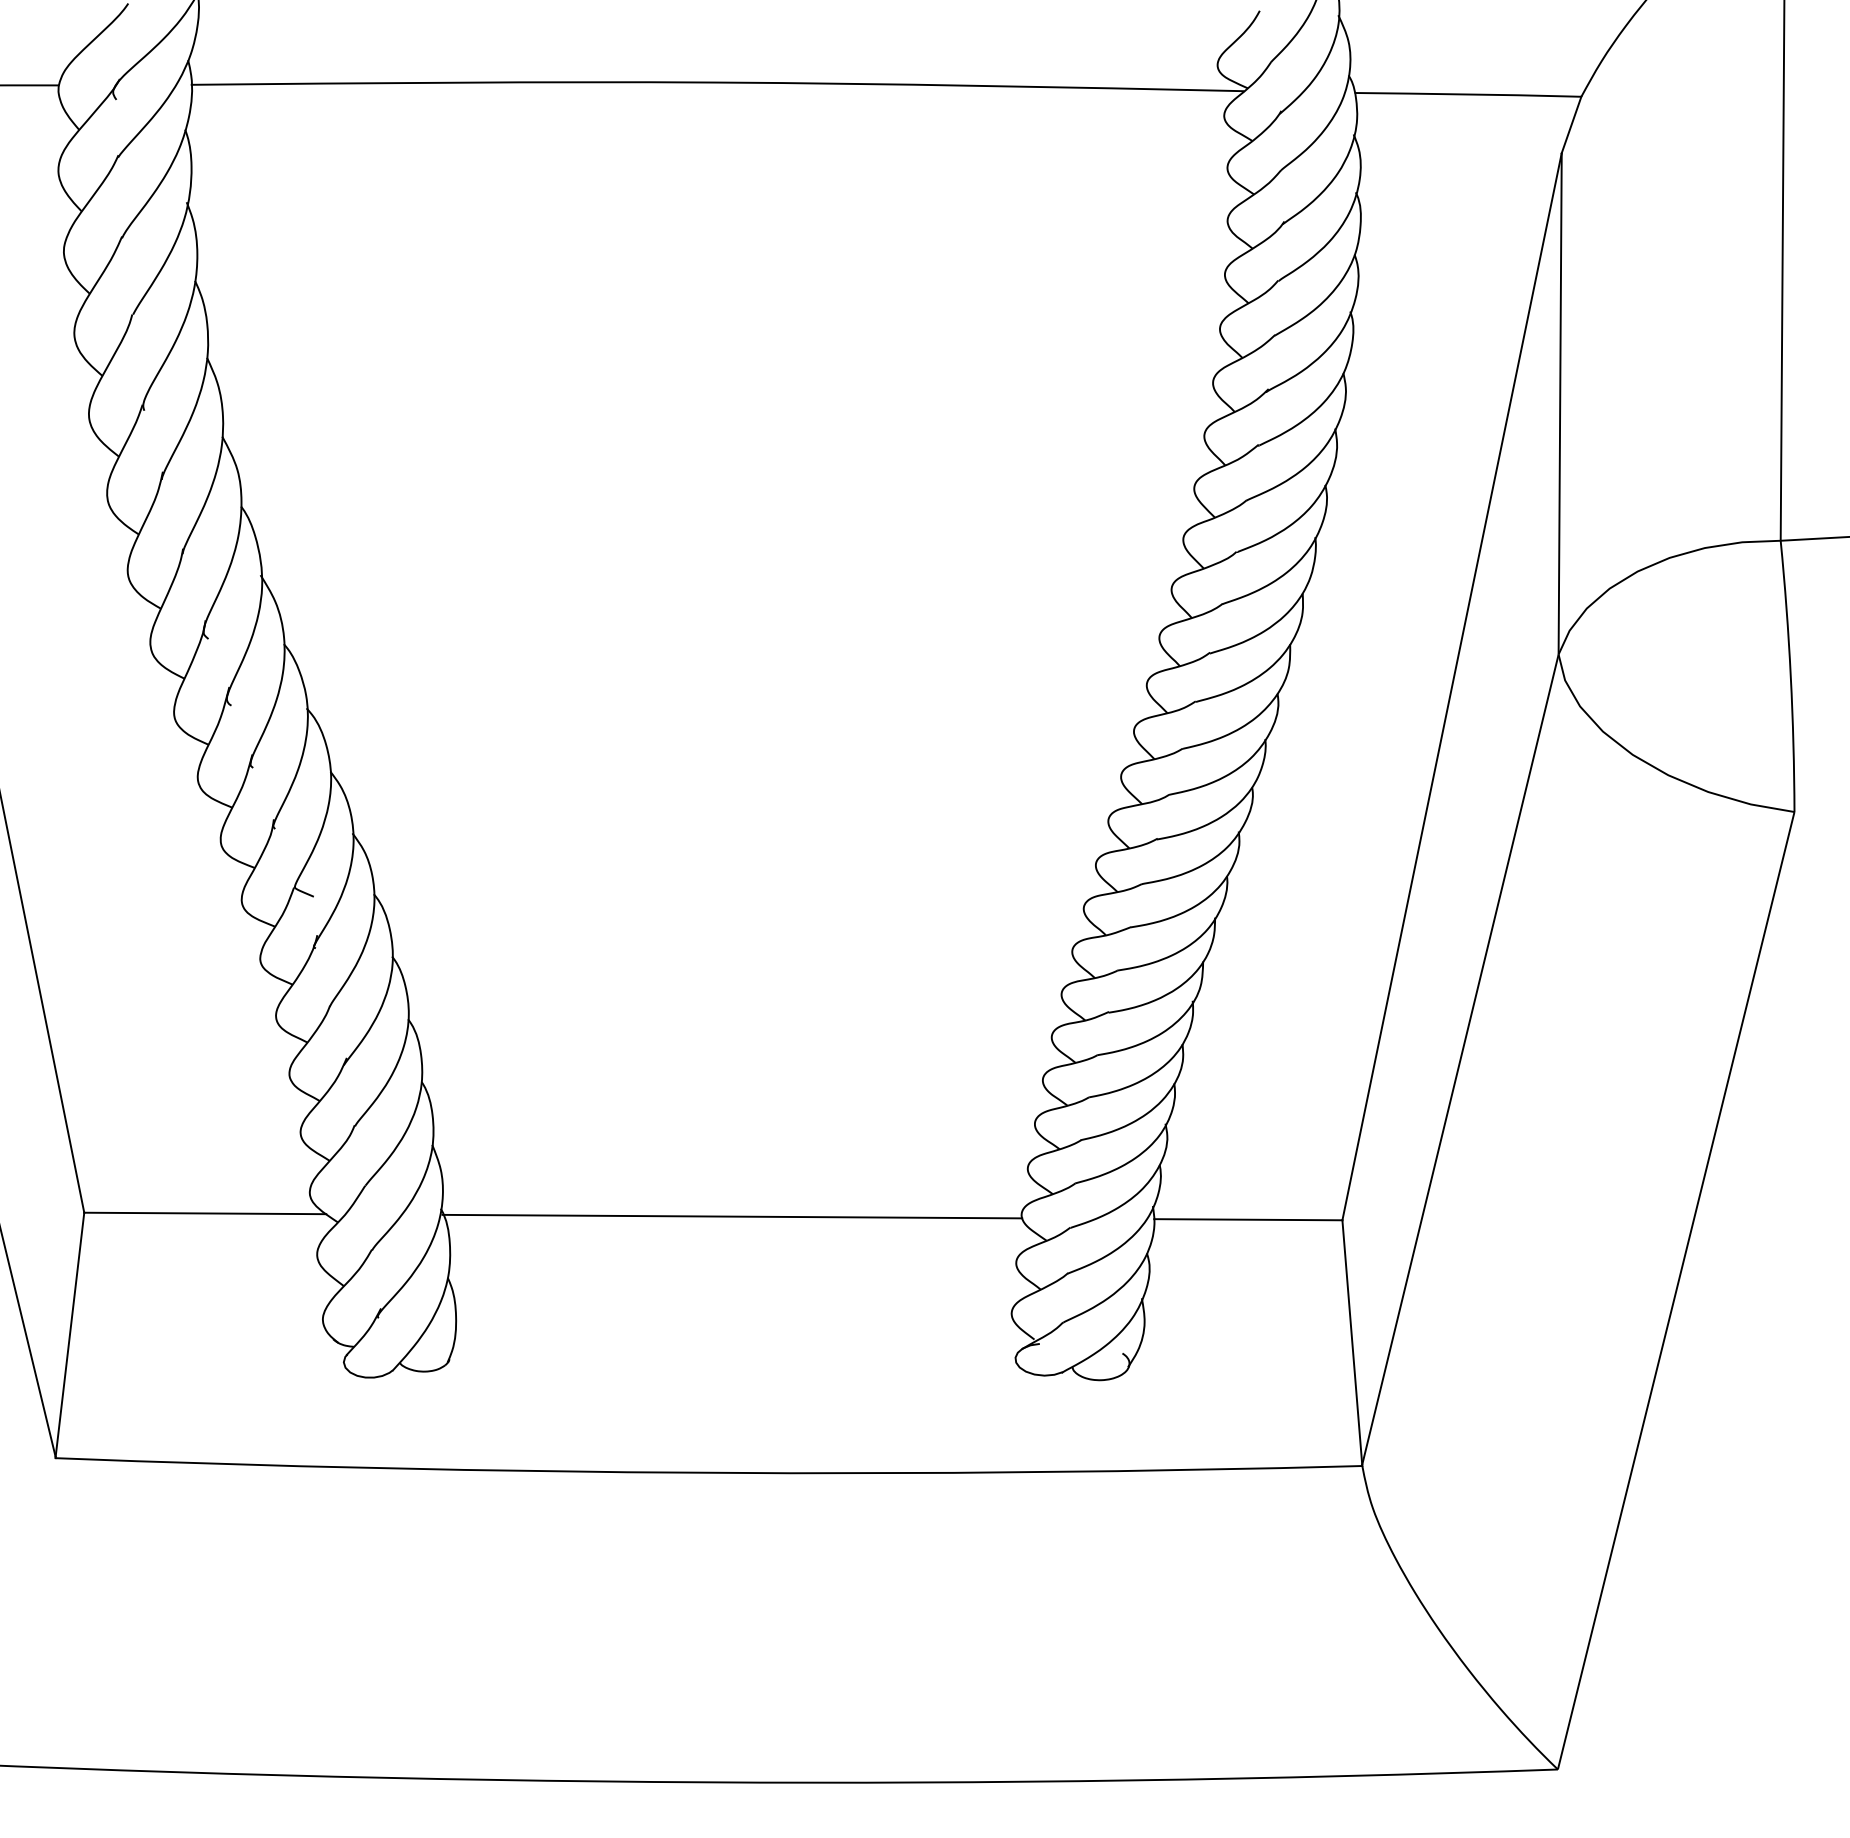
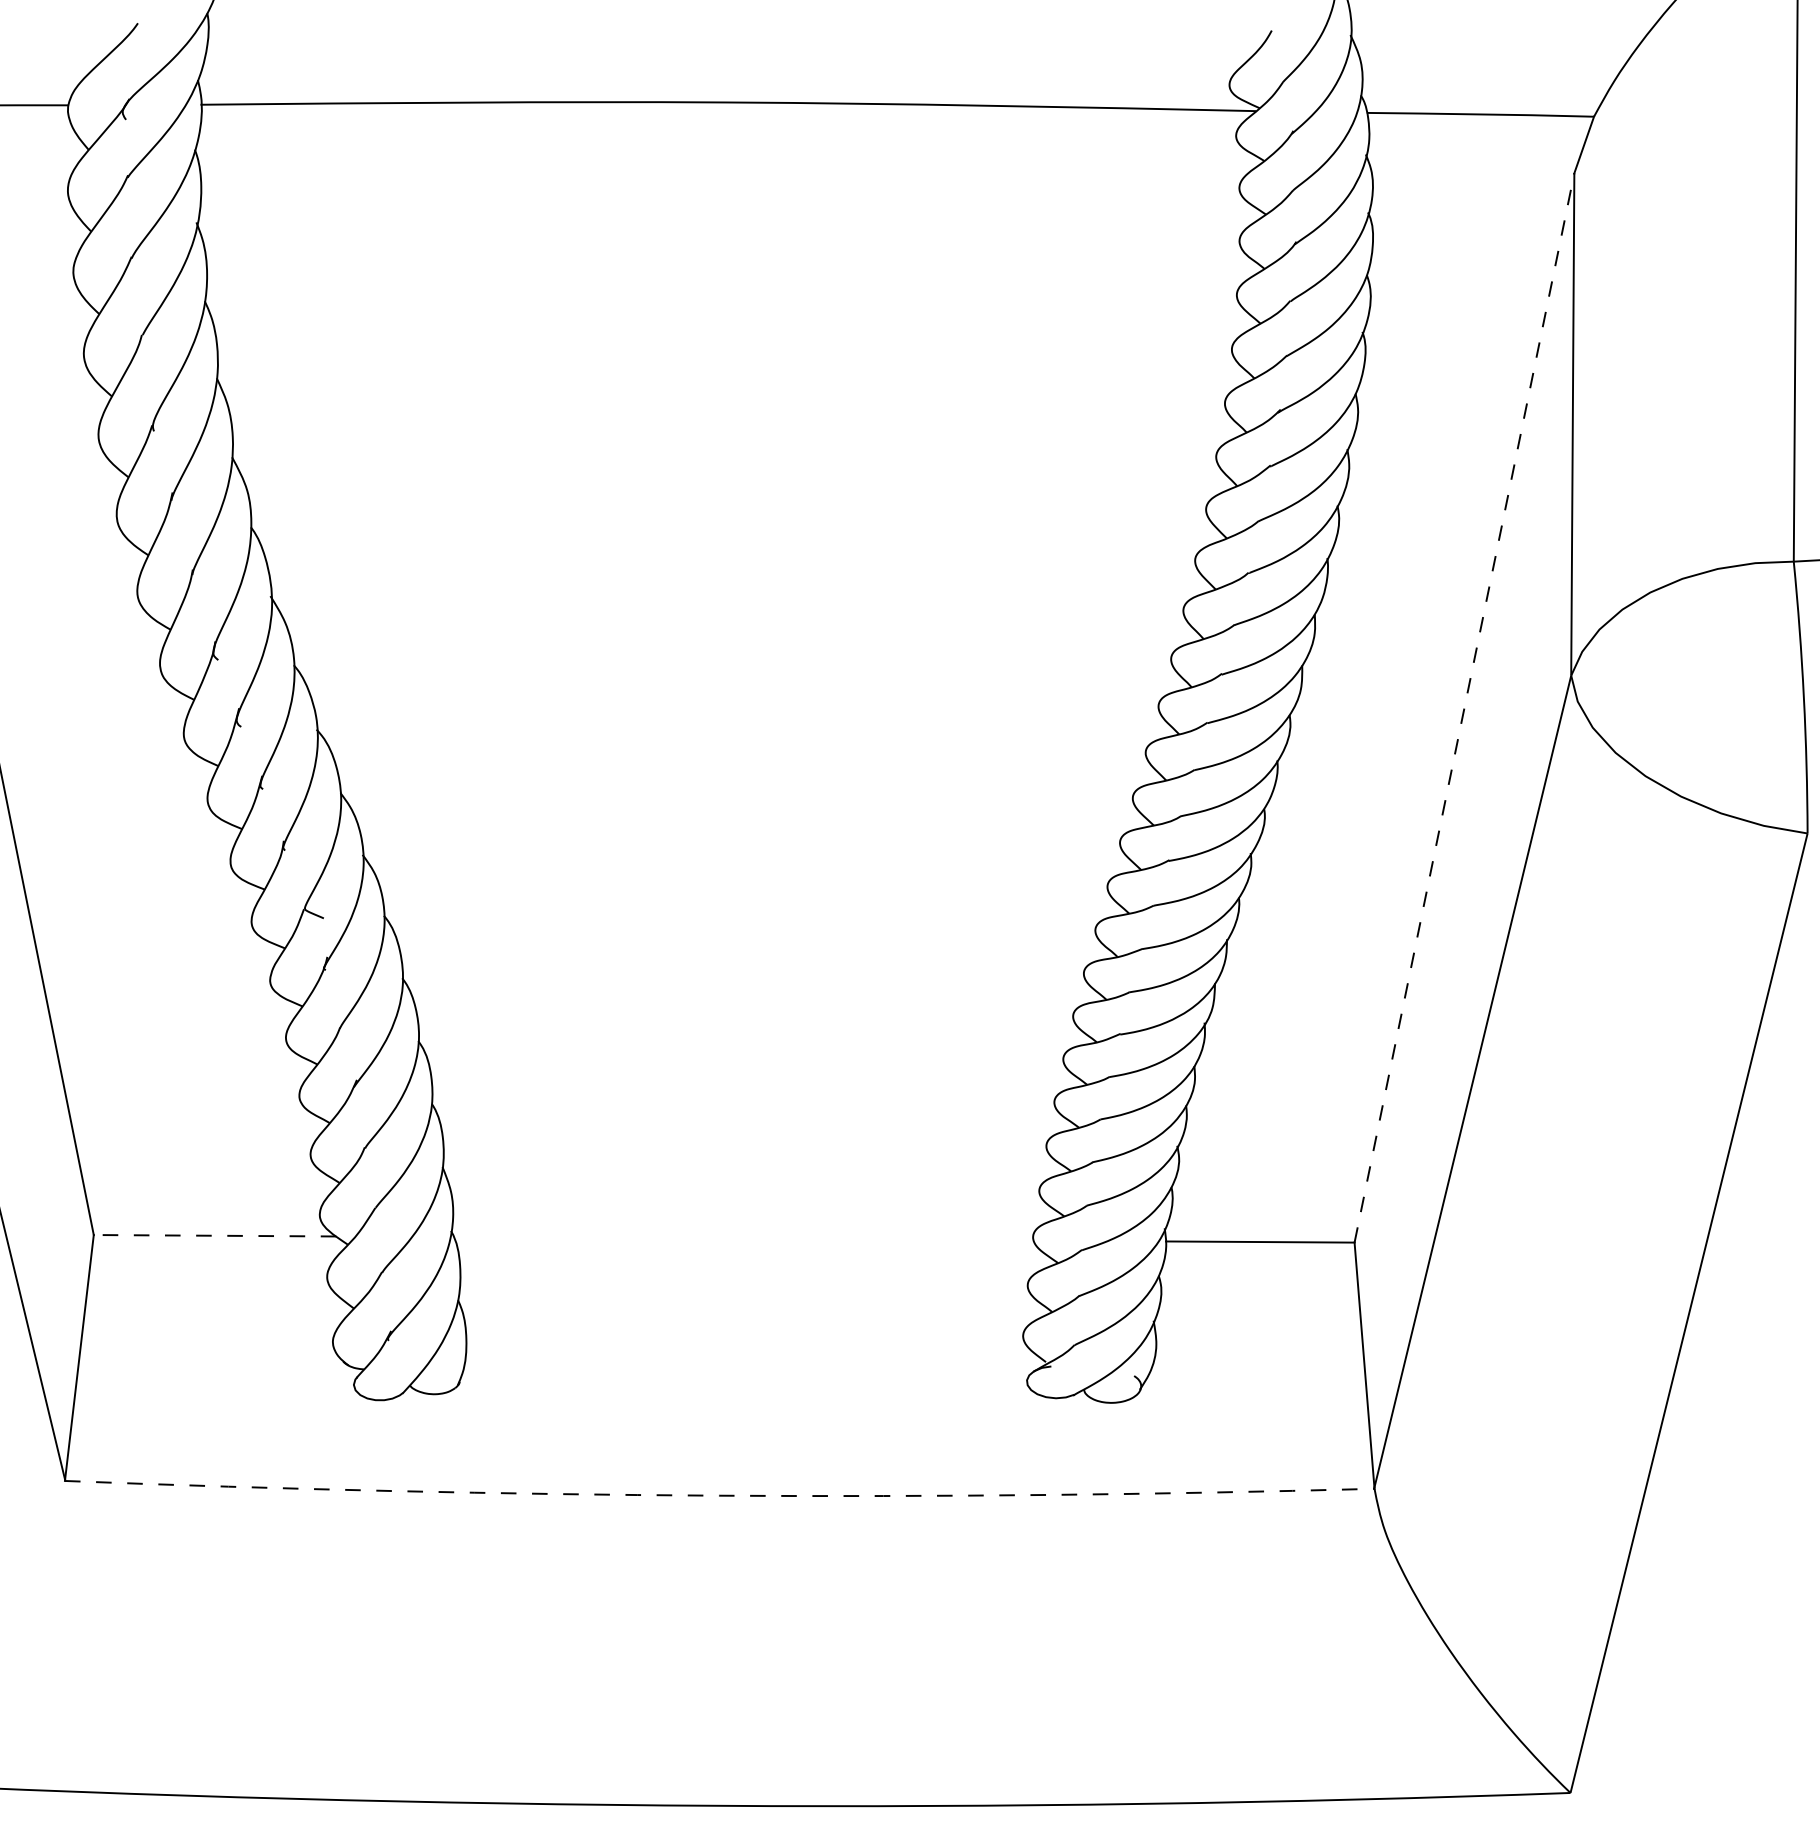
line: (1452, 686) -> (1464, 707), solid -> dashed
line: (204, 1213) -> (214, 1235), solid -> dashed
line: (732, 1216) -> (743, 1238), removed
arc: (708, 1472) -> (719, 1495), solid -> dashed

